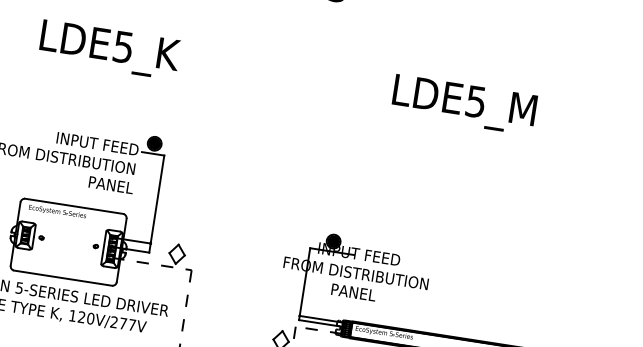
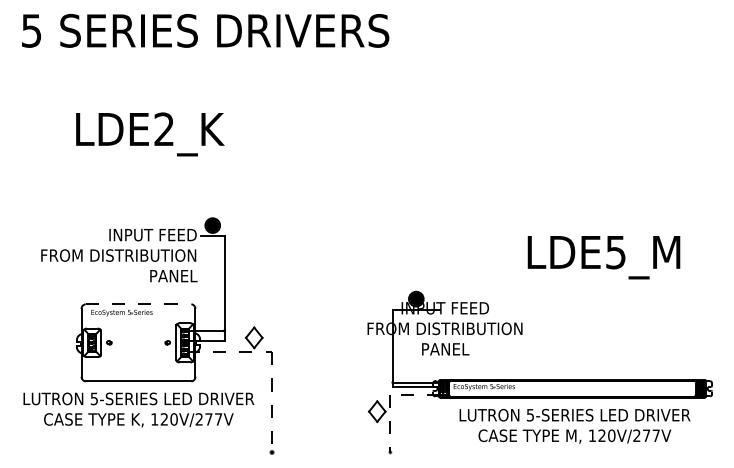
text: (122, 47) -> (163, 129), LDE5_K -> LDE2_K
text: (463, 104) -> (603, 257), moved
line: (74, 206) -> (138, 304), solid -> dashed

